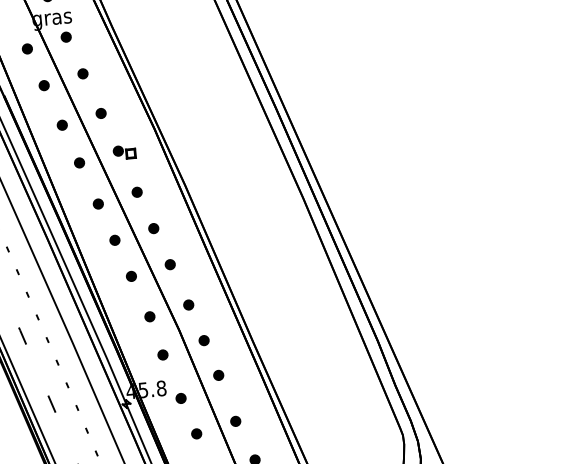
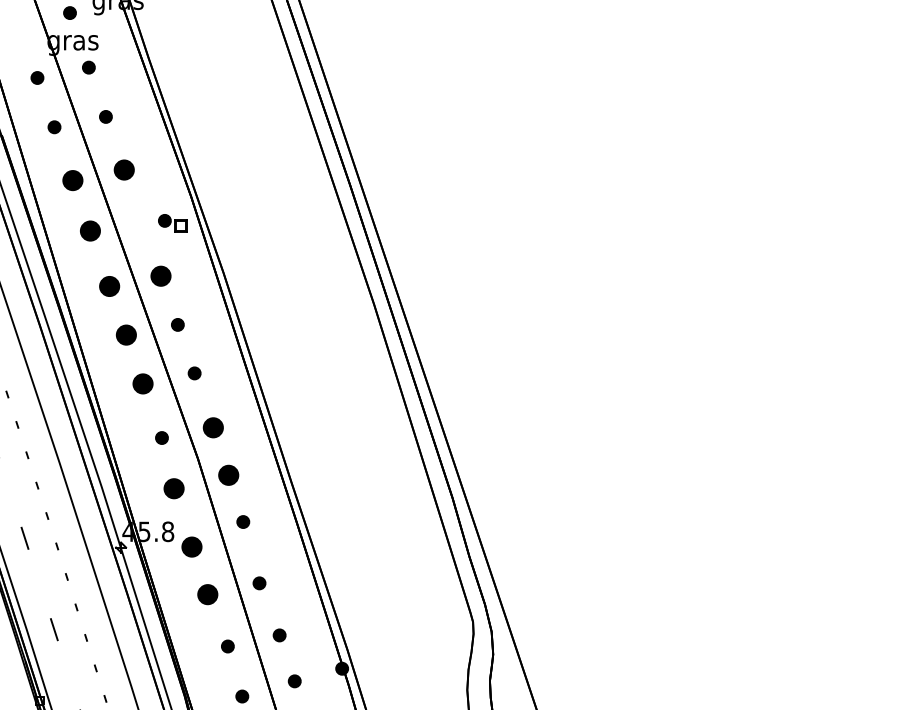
part: (101, 113) -> (124, 170), size x1.6
part: (61, 125) -> (72, 180), size x1.6
part: (124, 152) -> (172, 223), moved
part: (79, 163) -> (90, 231), size x1.6
part: (136, 191) -> (160, 275), size x1.6
part: (98, 204) -> (109, 286), size x1.6
part: (115, 240) -> (126, 335), size x1.6
part: (131, 276) -> (143, 383), size x1.6
part: (188, 304) -> (213, 427), size x1.6
part: (203, 340) -> (228, 475), size x1.6
part: (162, 354) -> (173, 488), size x1.6
part: (180, 398) -> (191, 546), size x1.6
part: (196, 433) -> (207, 594), size x1.6

